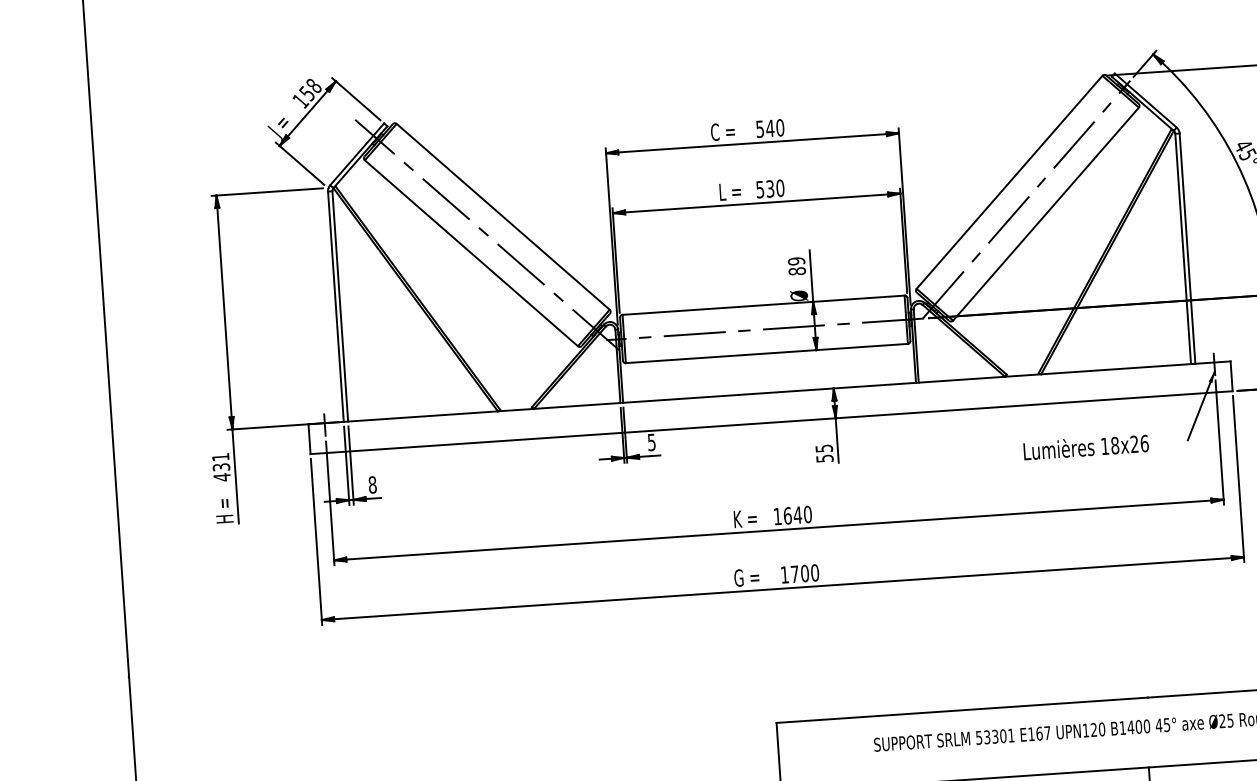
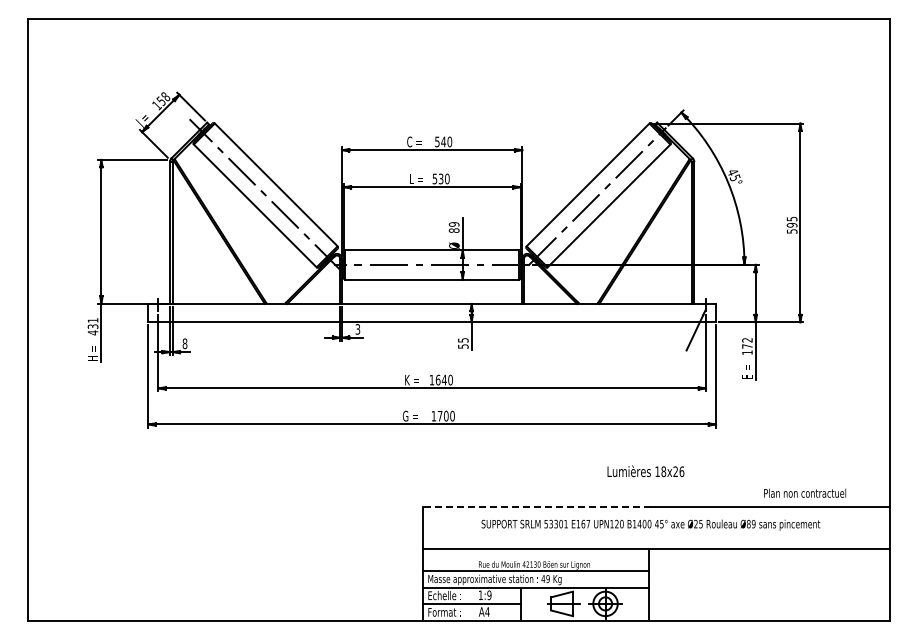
text: (651, 441) -> (357, 328), 5 -> 3
text: (1085, 447) -> (645, 471), moved
line: (961, 710) -> (536, 506), solid -> dashed

